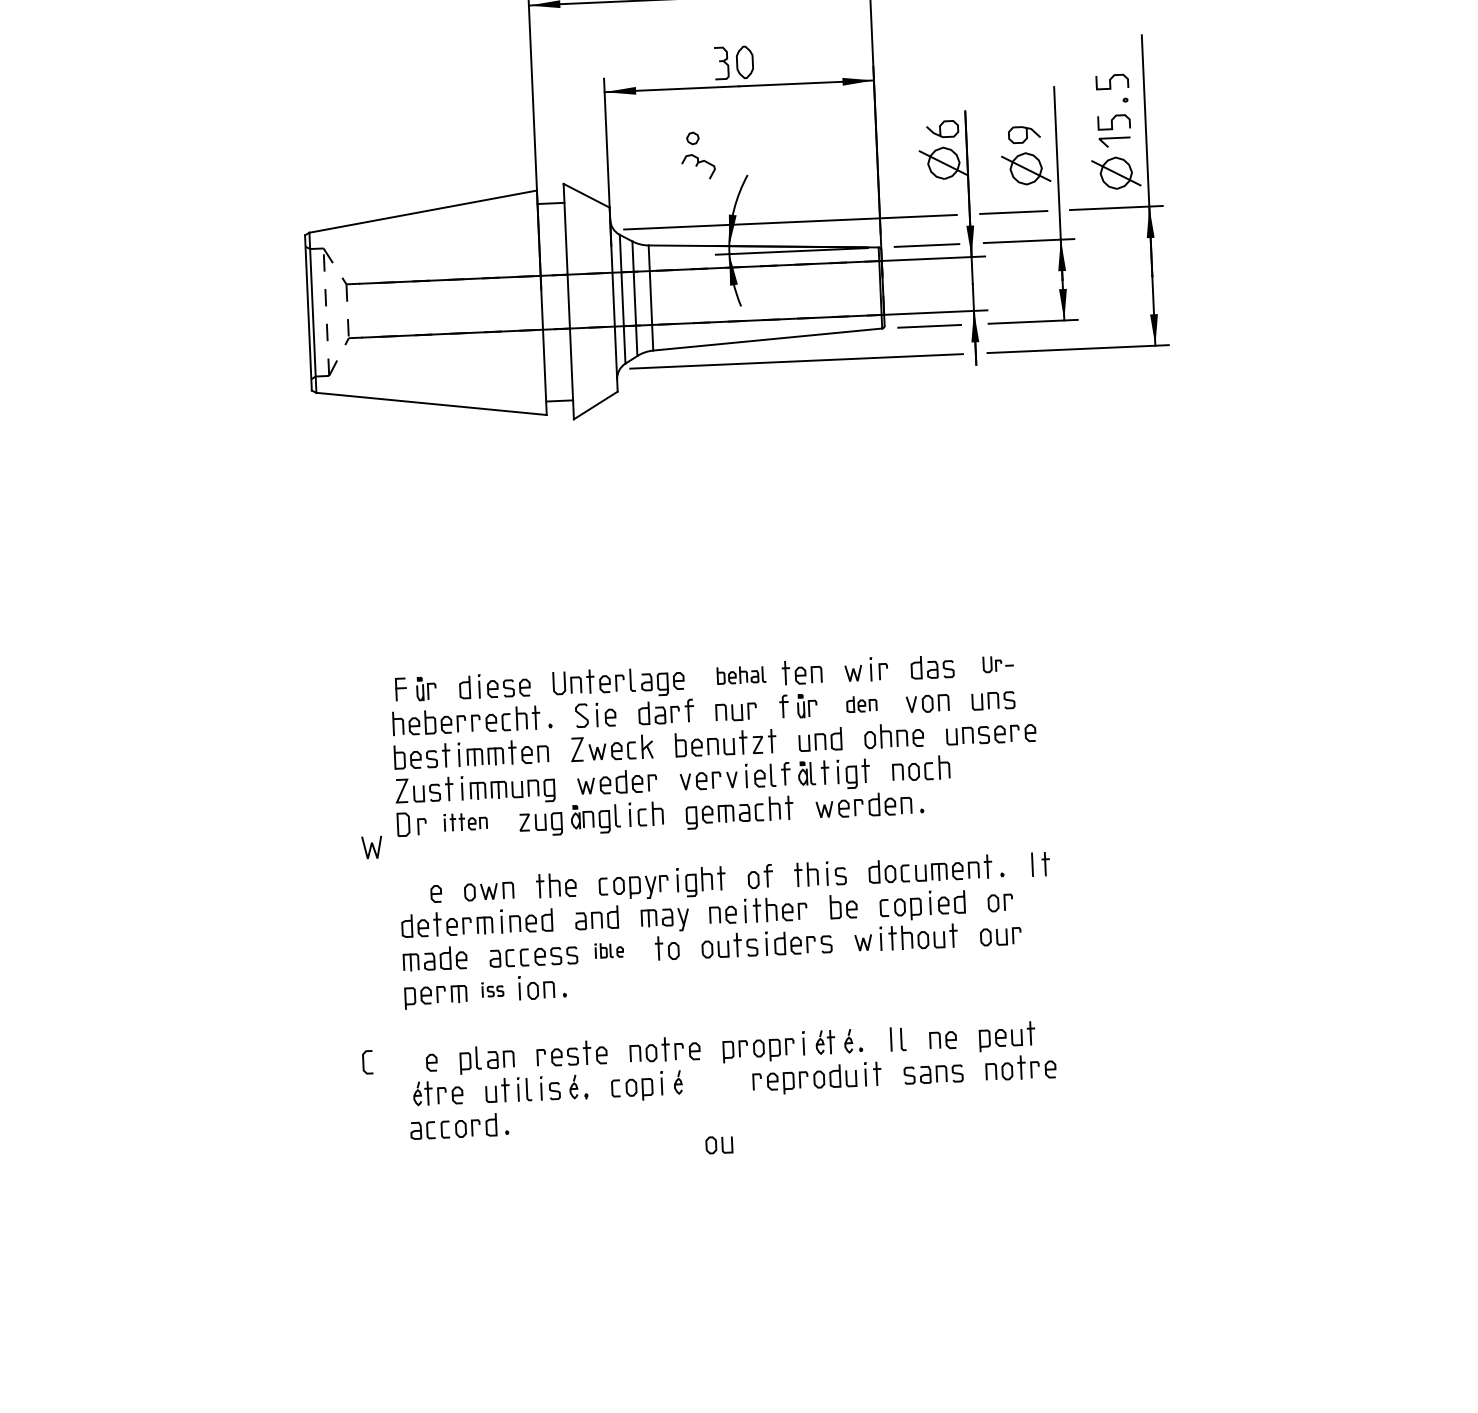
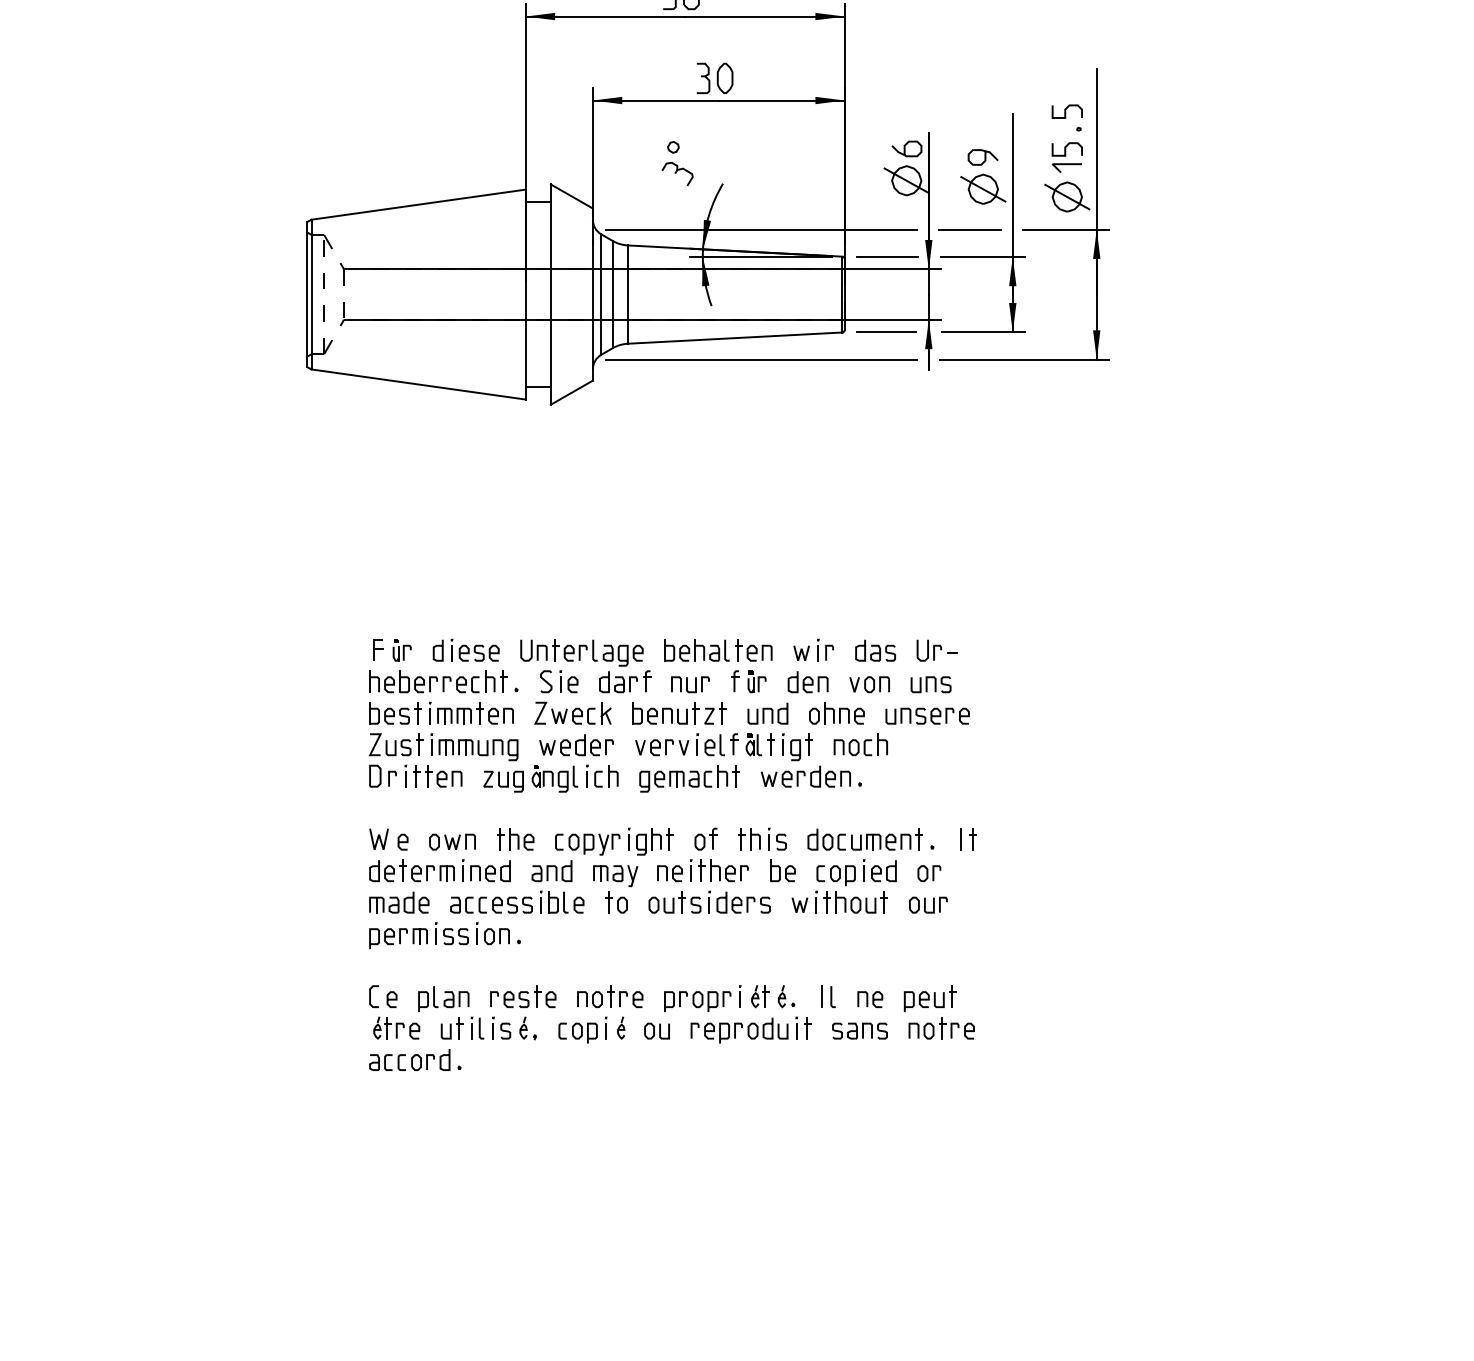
part: (997, 664) -> (936, 650), size x1.43
part: (741, 675) -> (696, 650), size x1.43
part: (861, 704) -> (807, 682), size x1.43
part: (465, 821) -> (433, 775), size x1.43
line: (371, 846) -> (378, 838), moved
part: (609, 949) -> (562, 901), size x1.67
part: (492, 989) -> (451, 933), size x1.67
curve: (363, 1062) -> (370, 996), moved
part: (718, 1144) -> (656, 1030), moved

